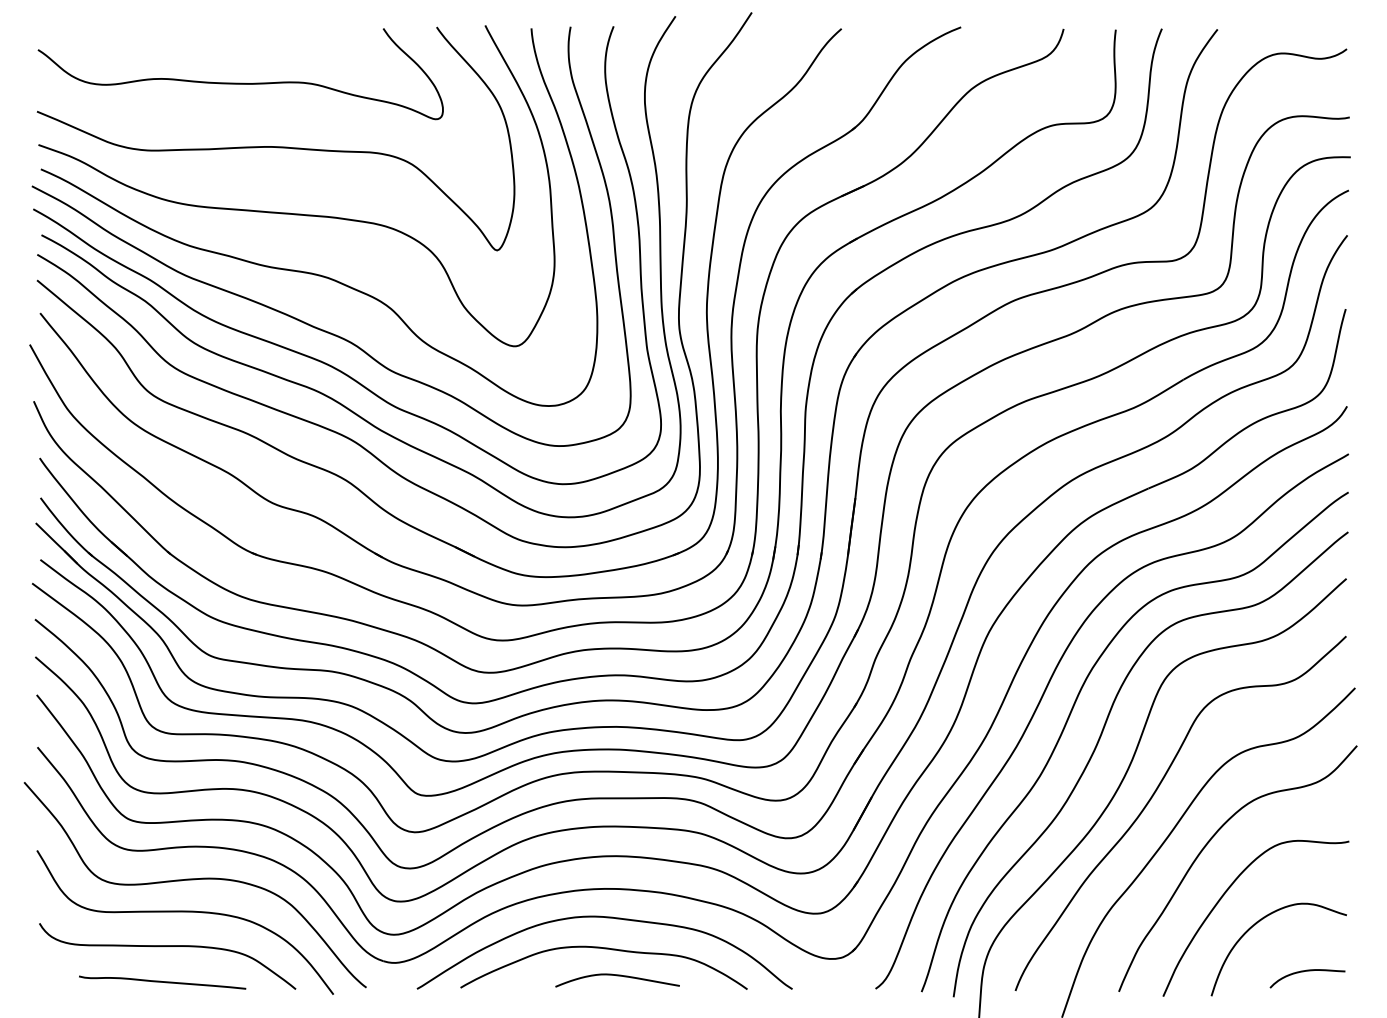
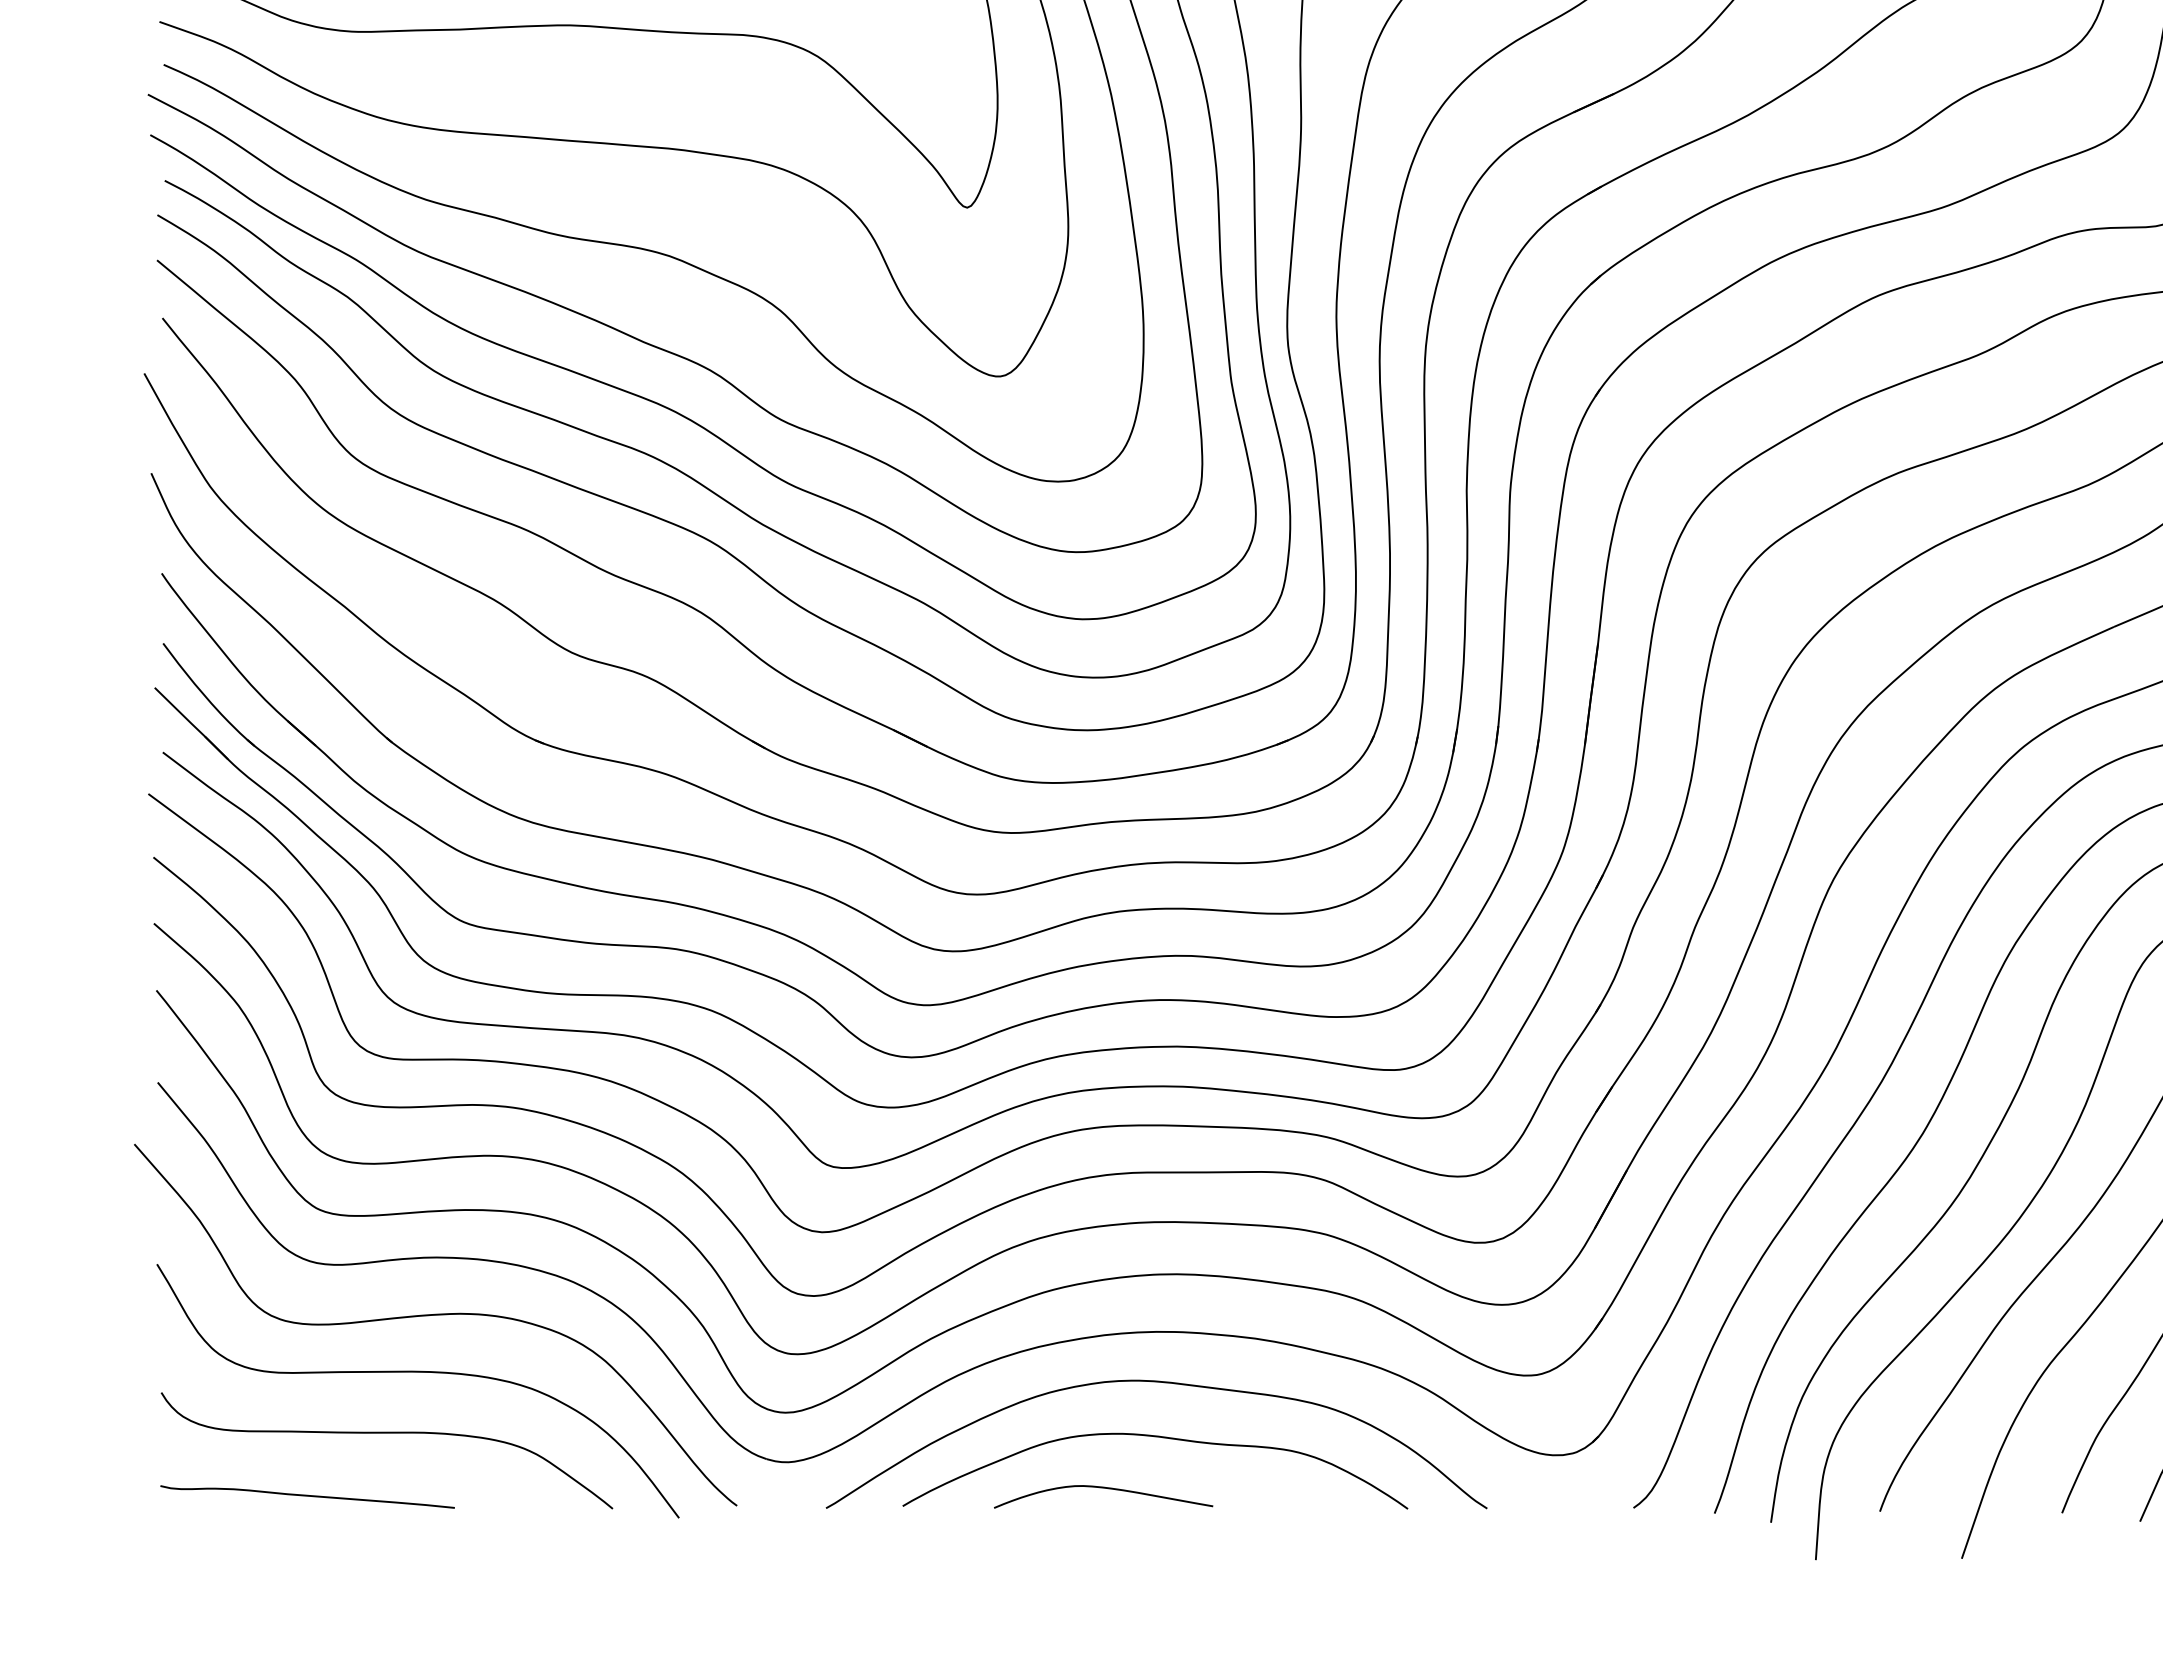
curve: (617, 976) -> (1103, 1489), moved
curve: (162, 982) -> (307, 1496), moved

